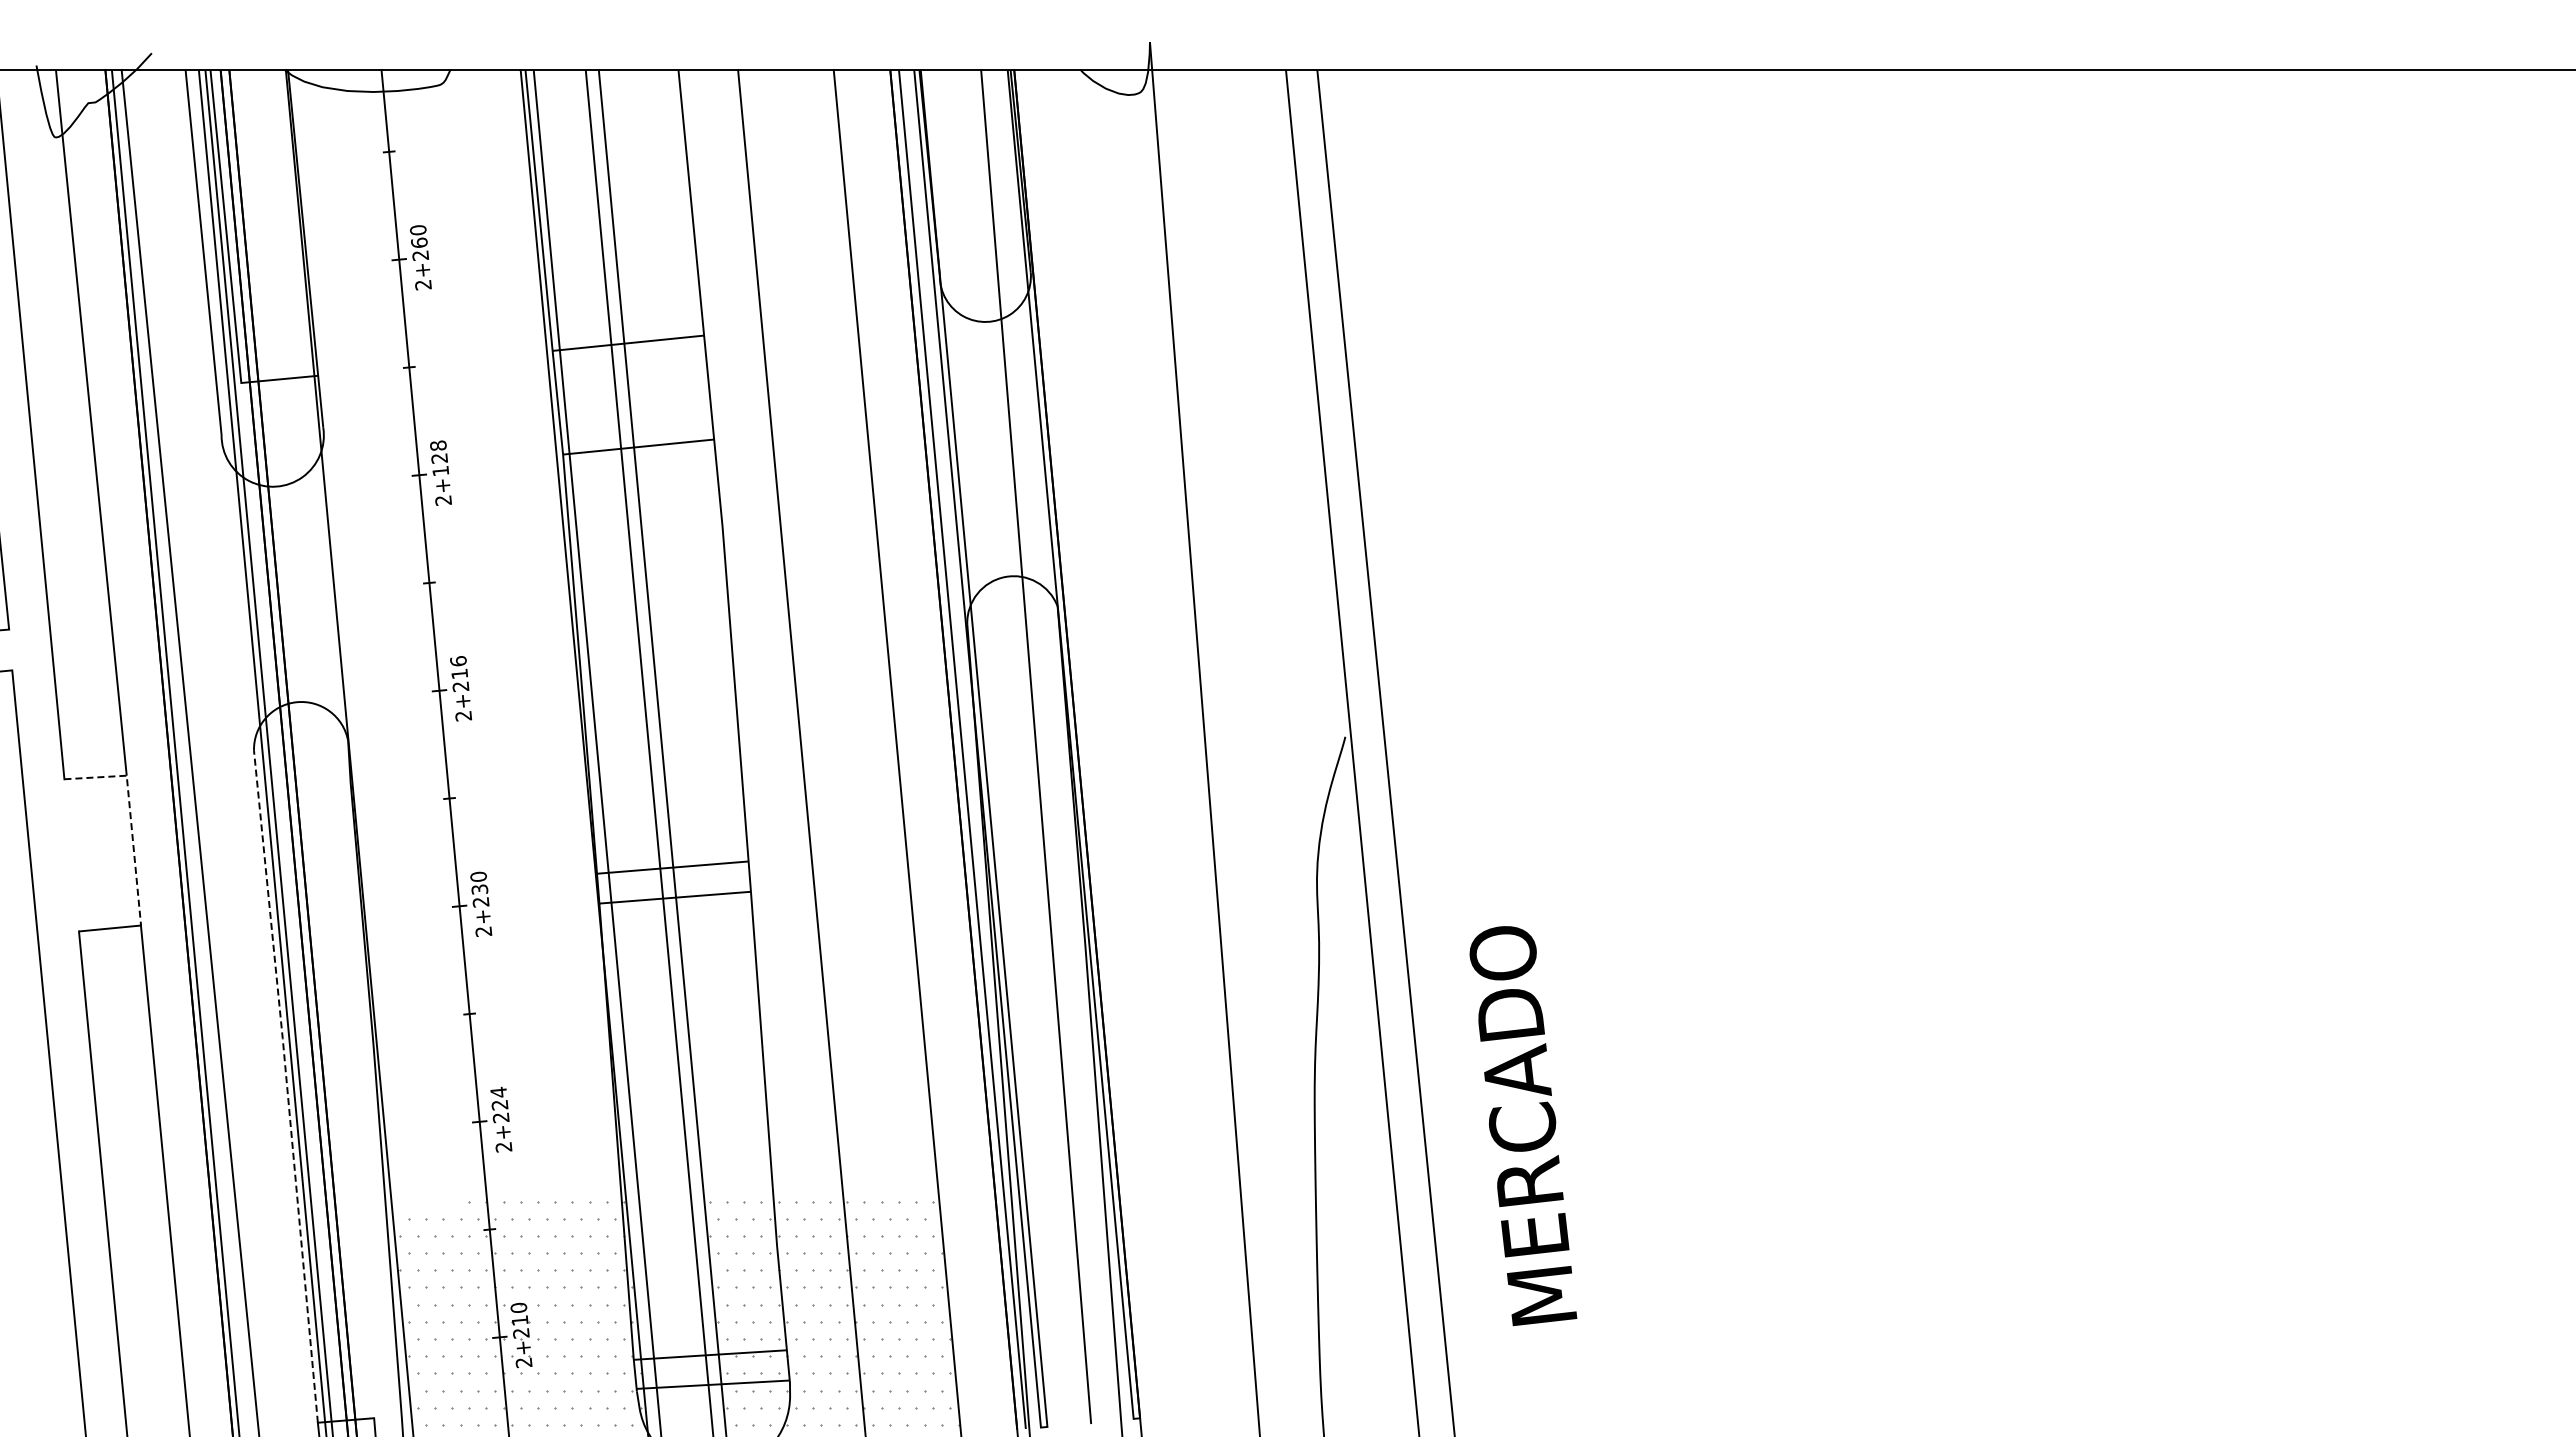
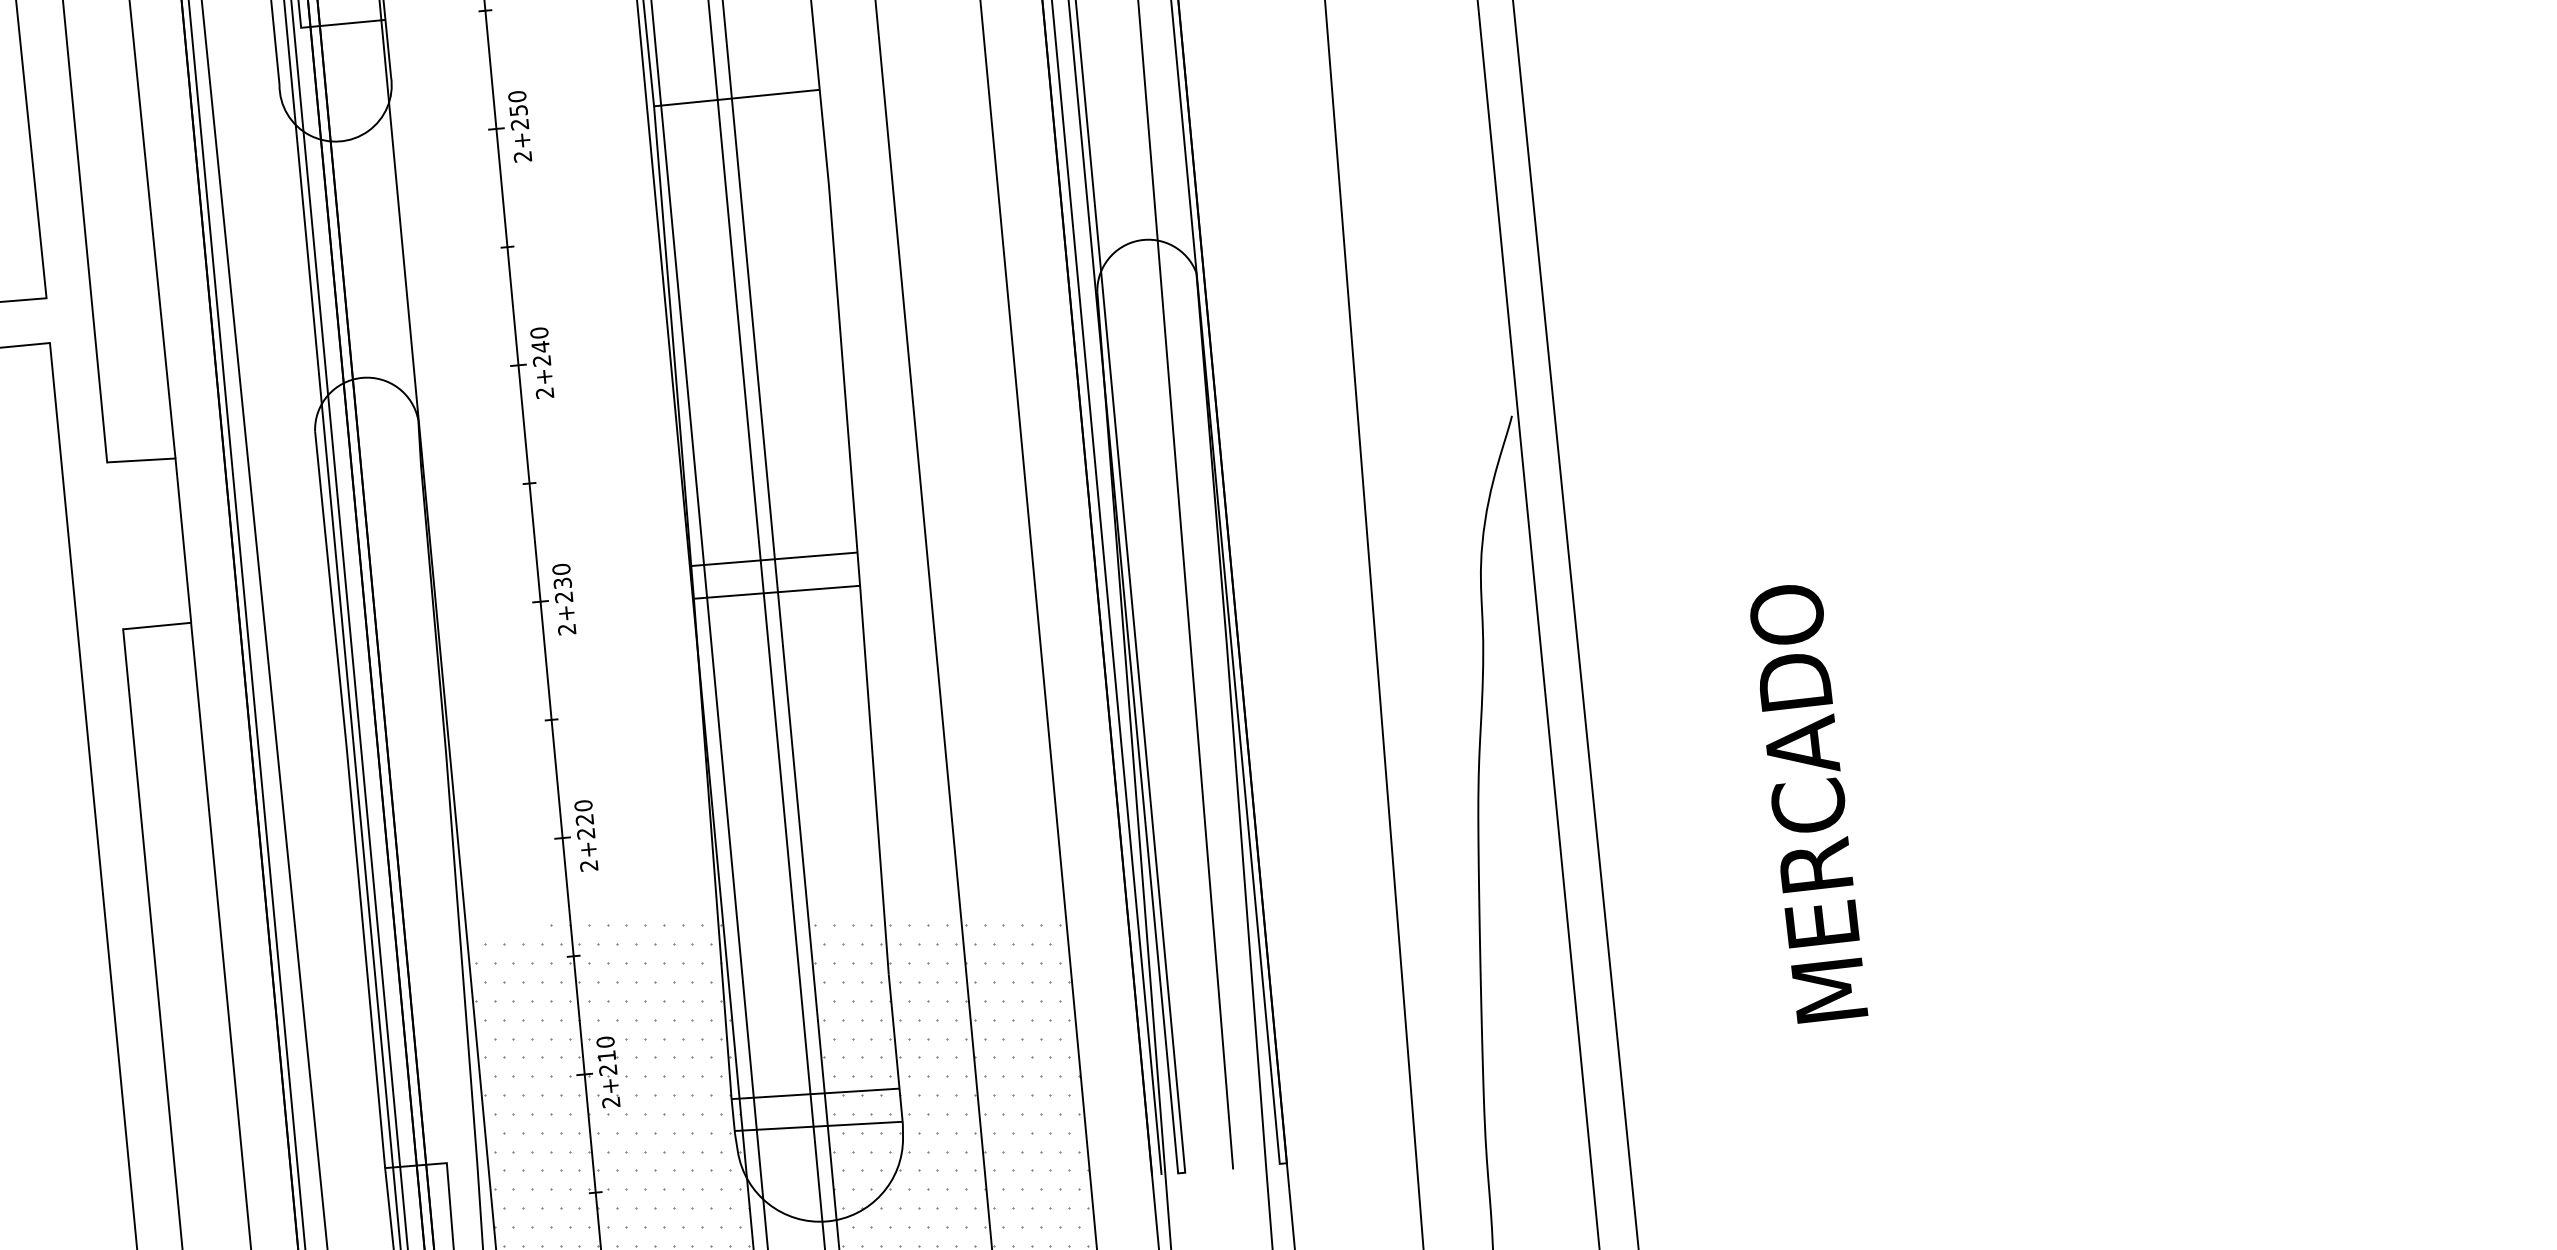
text: (439, 458) -> (518, 110), 2+128 -> 2+250
text: (459, 667) -> (540, 339), 2+216 -> 2+240
line: (130, 819) -> (179, 506), dashed -> solid
line: (287, 1085) -> (351, 798), dashed -> solid
text: (498, 1091) -> (583, 804), 2+224 -> 2+220
text: (1523, 1126) -> (1809, 804), moved

